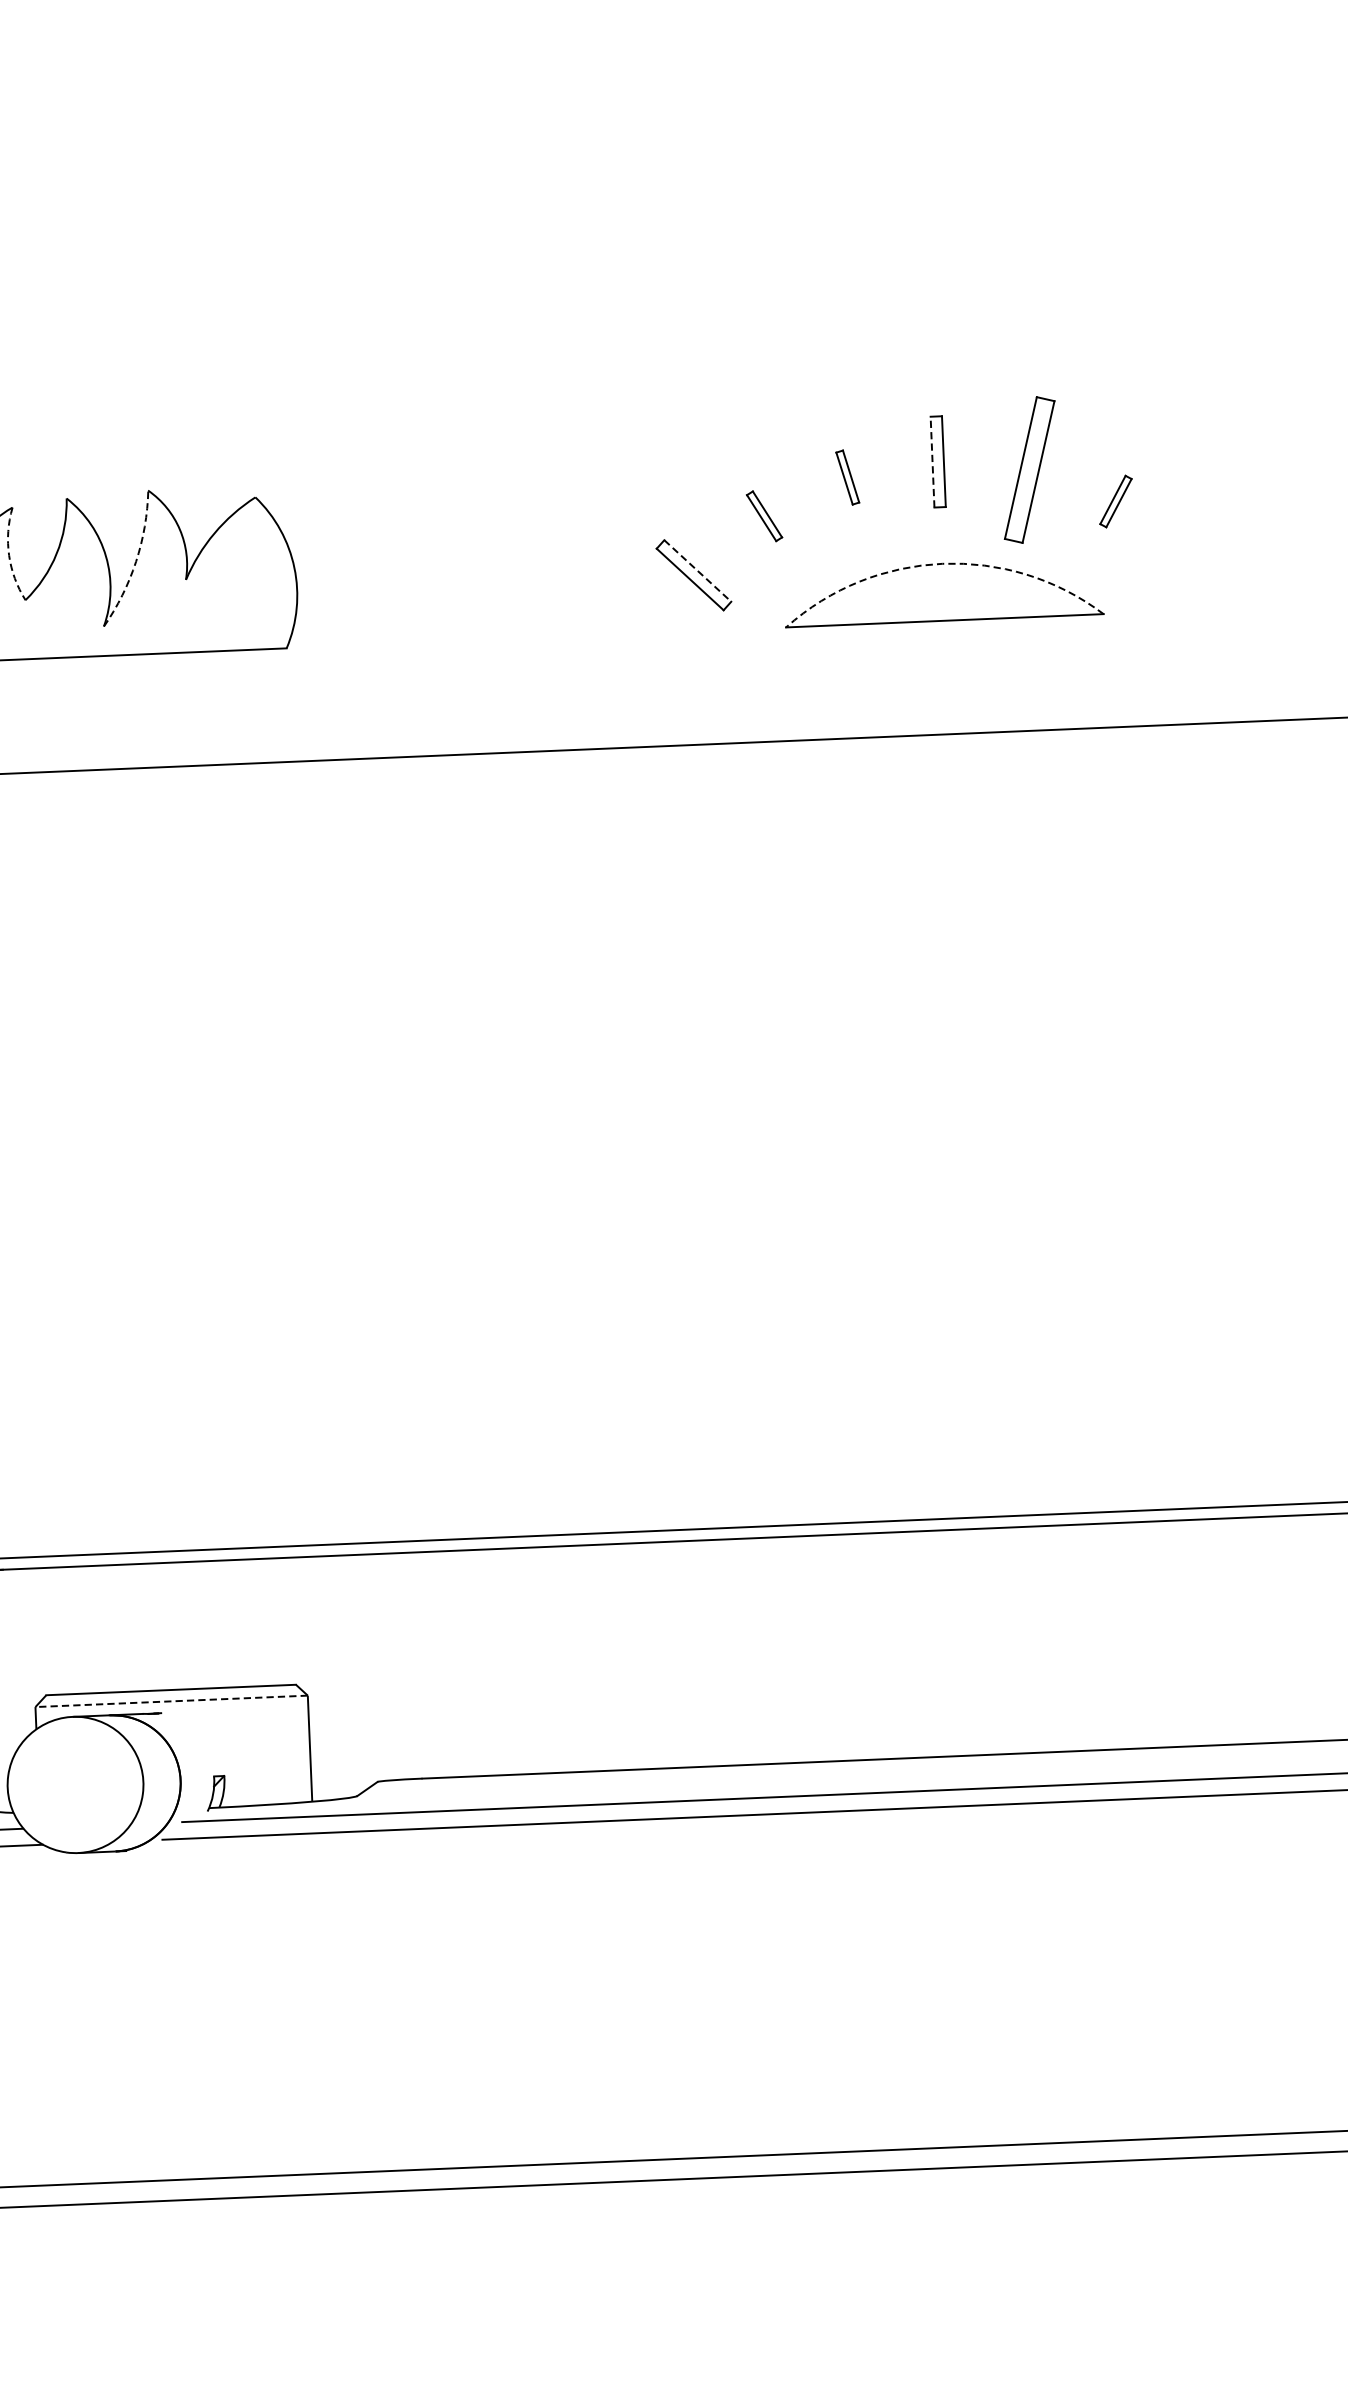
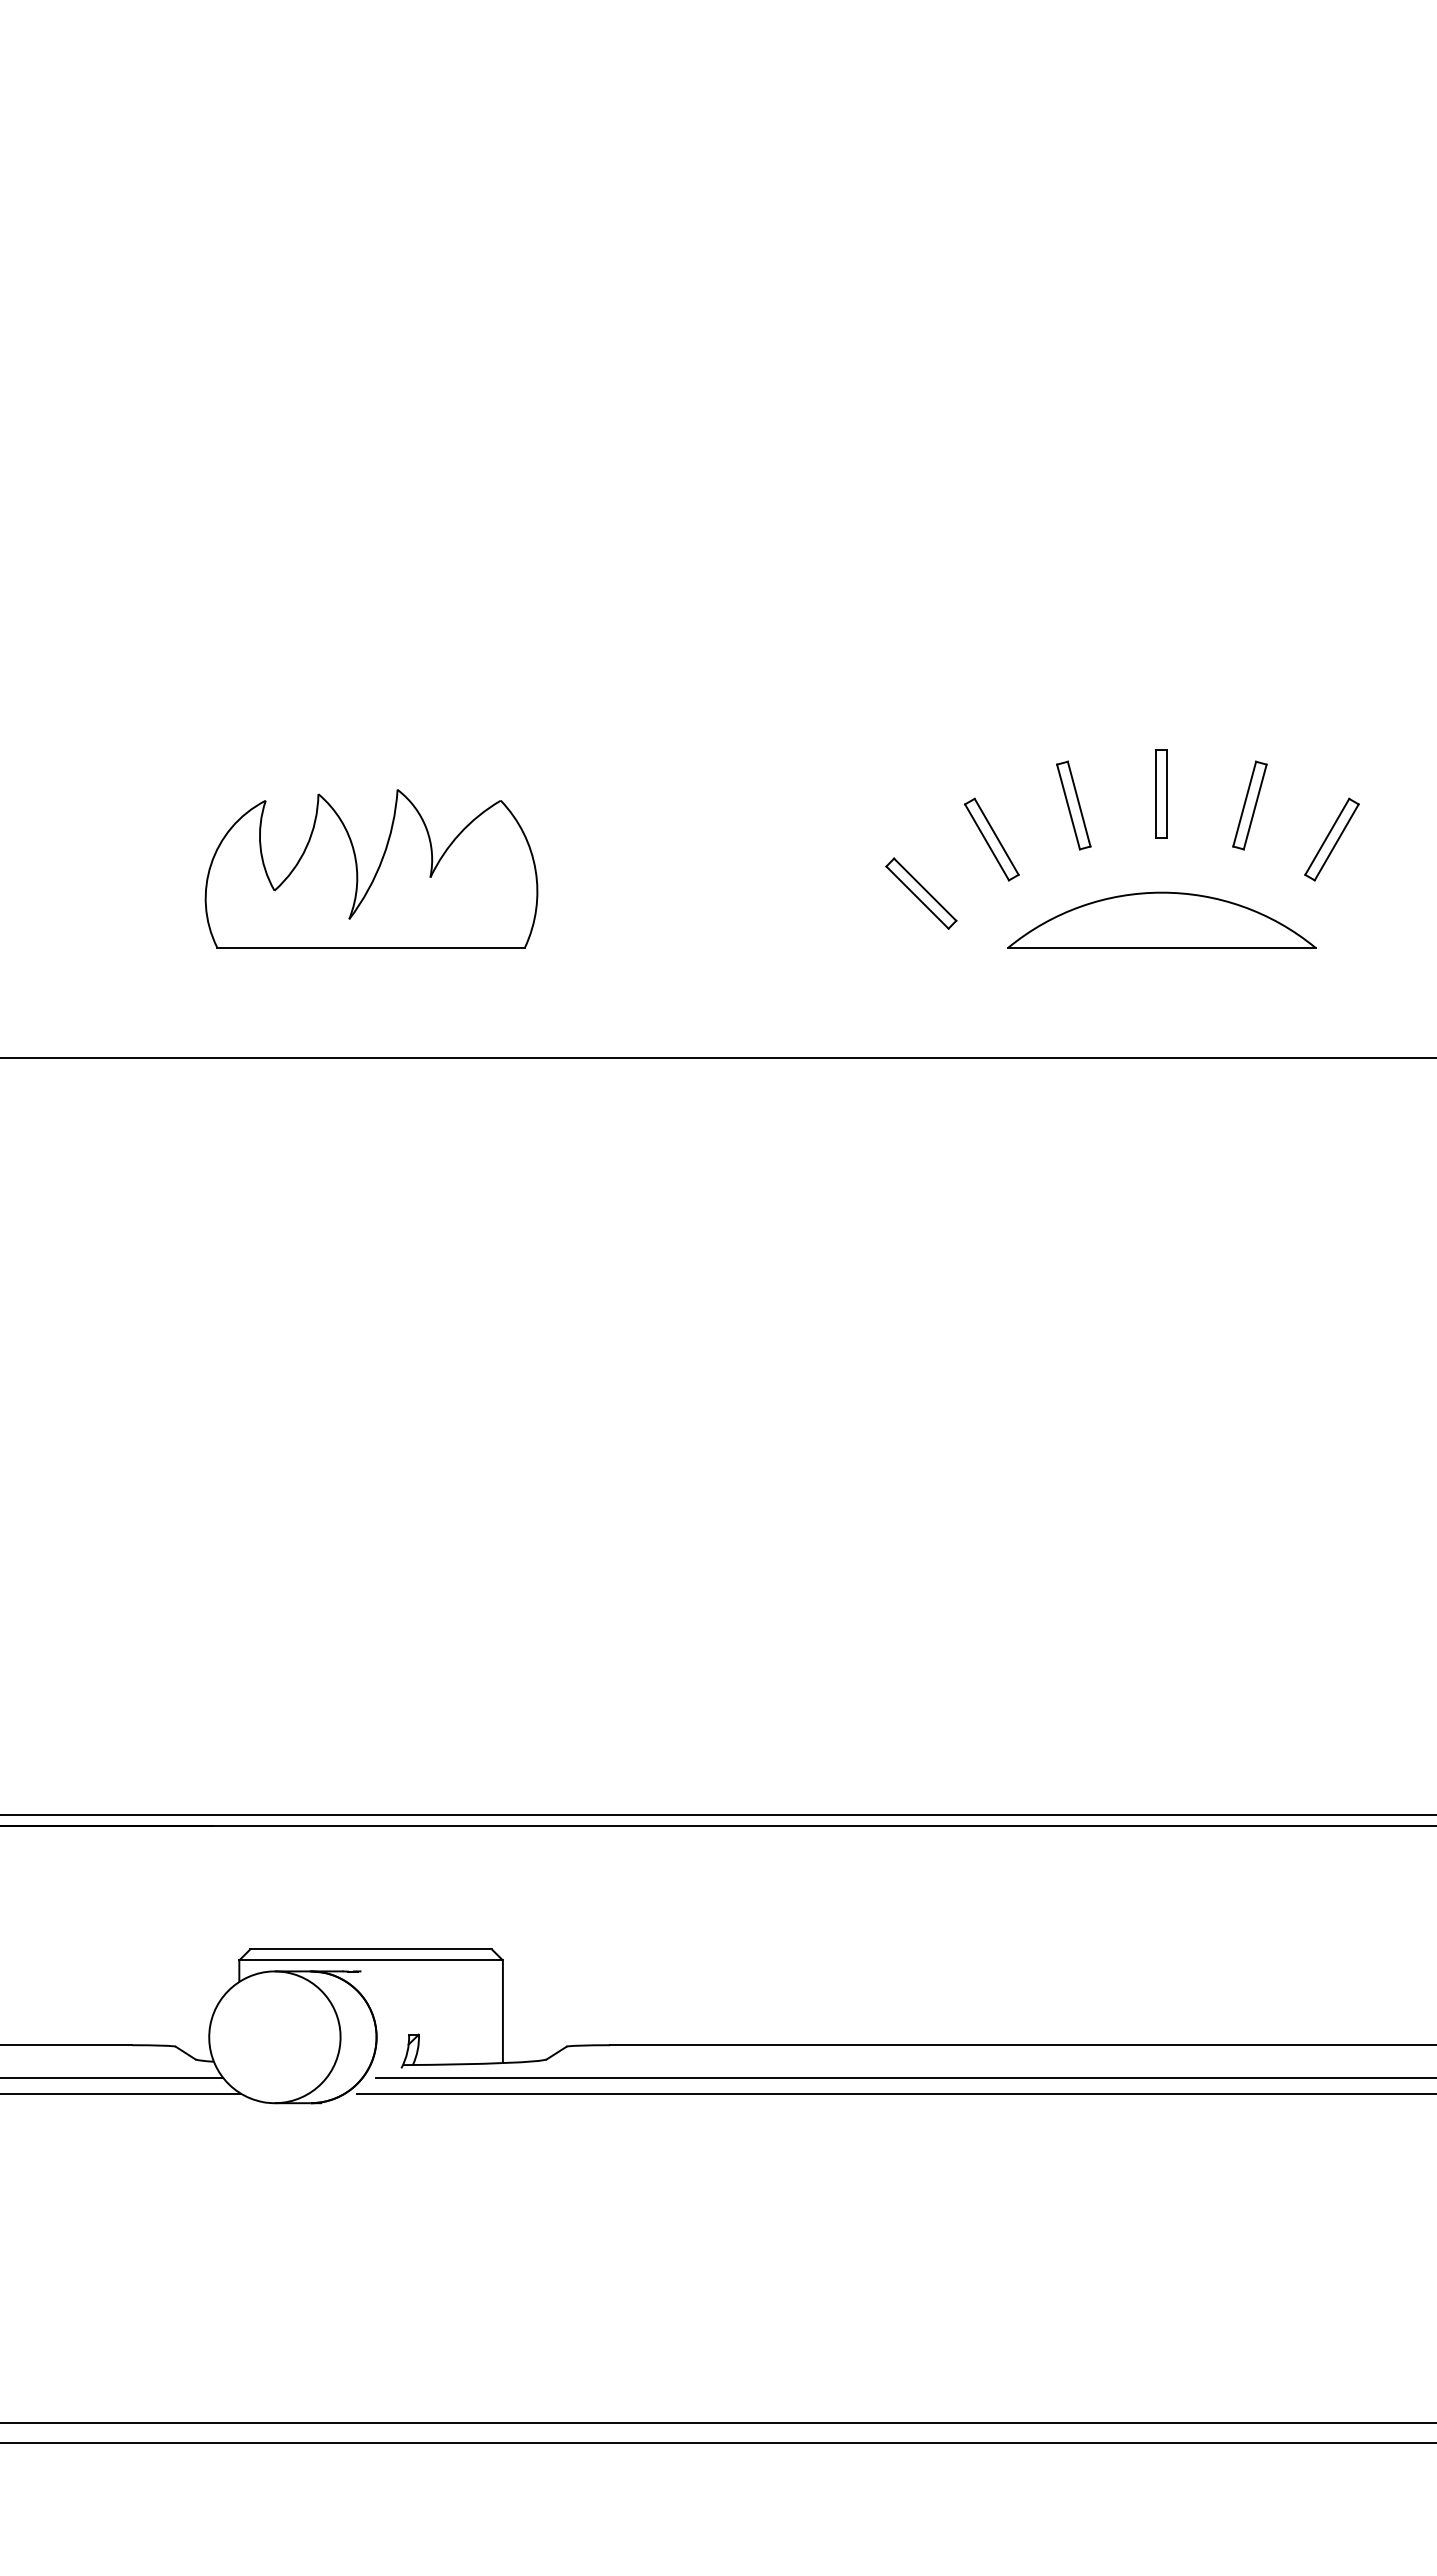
line: (932, 462) -> (1156, 794), dashed -> solid
part: (1029, 469) -> (1249, 805), size x0.62
part: (847, 477) -> (1073, 805), size x1.67
part: (1115, 501) -> (1331, 839), size x1.67
part: (764, 516) -> (991, 839), size x1.67
arc: (9, 555) -> (260, 846), dashed -> solid
arc: (135, 562) -> (382, 858), dashed -> solid
arc: (942, 563) -> (1161, 892), dashed -> solid
line: (698, 570) -> (925, 889), dashed -> solid
line: (172, 1701) -> (371, 1960), dashed -> solid

